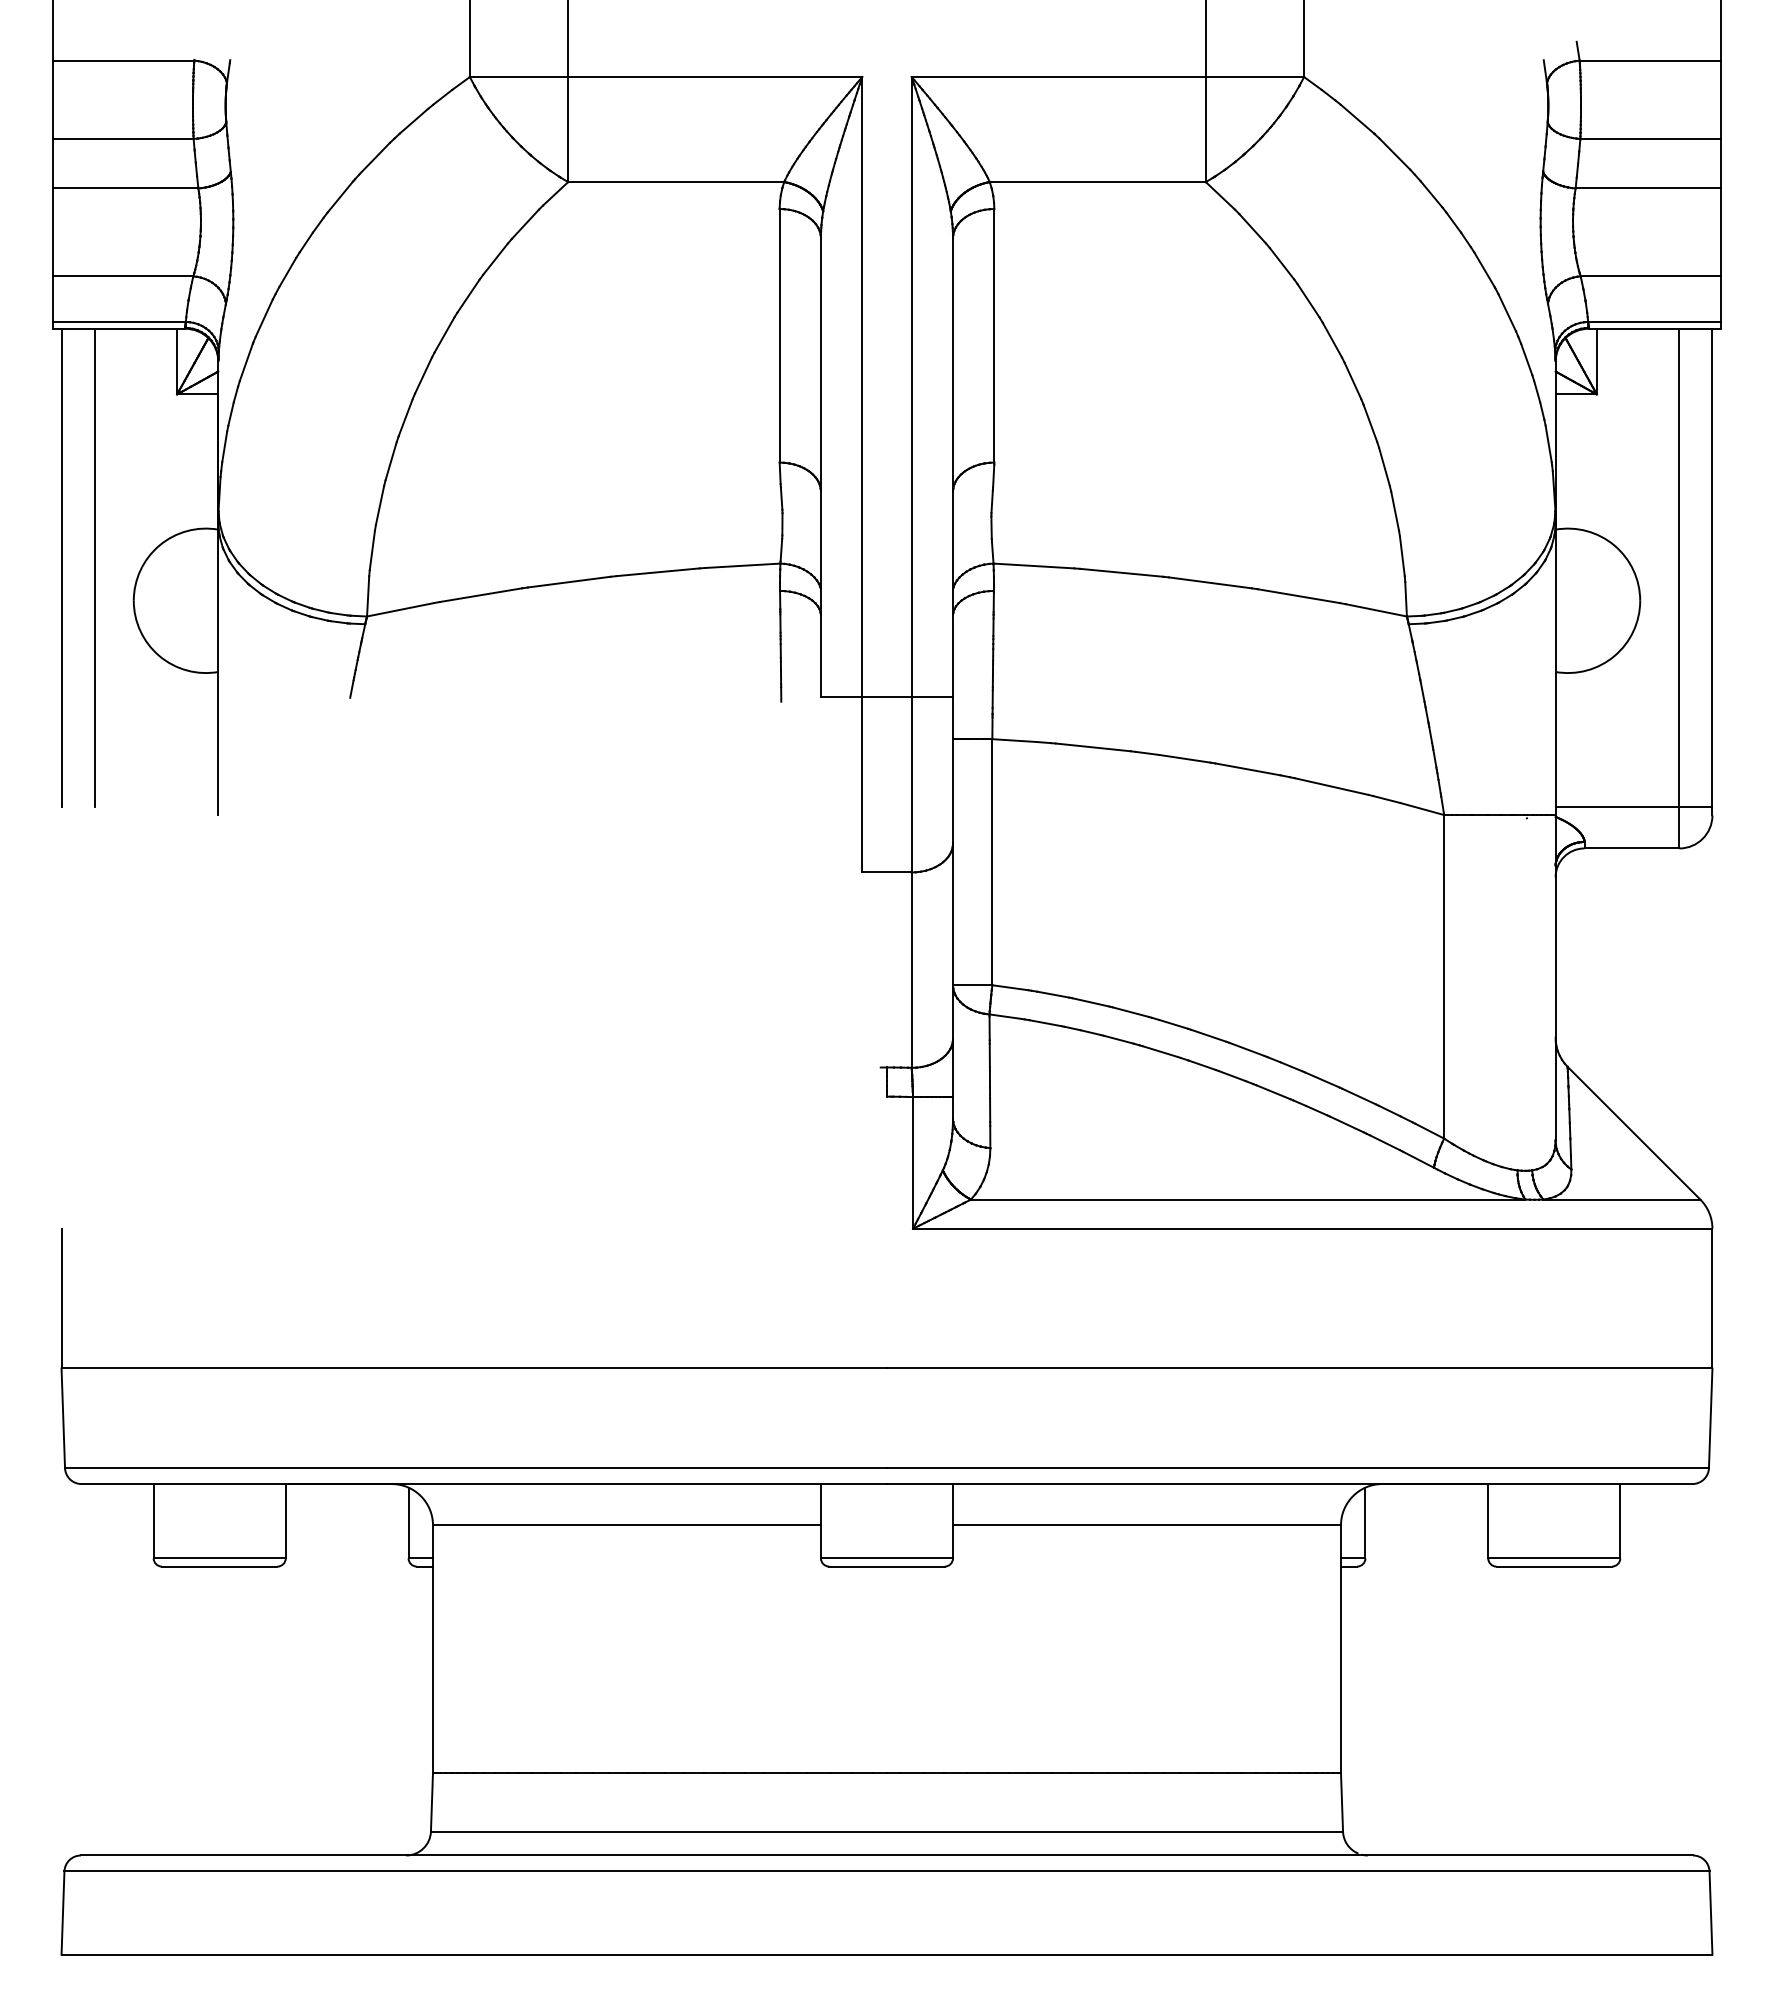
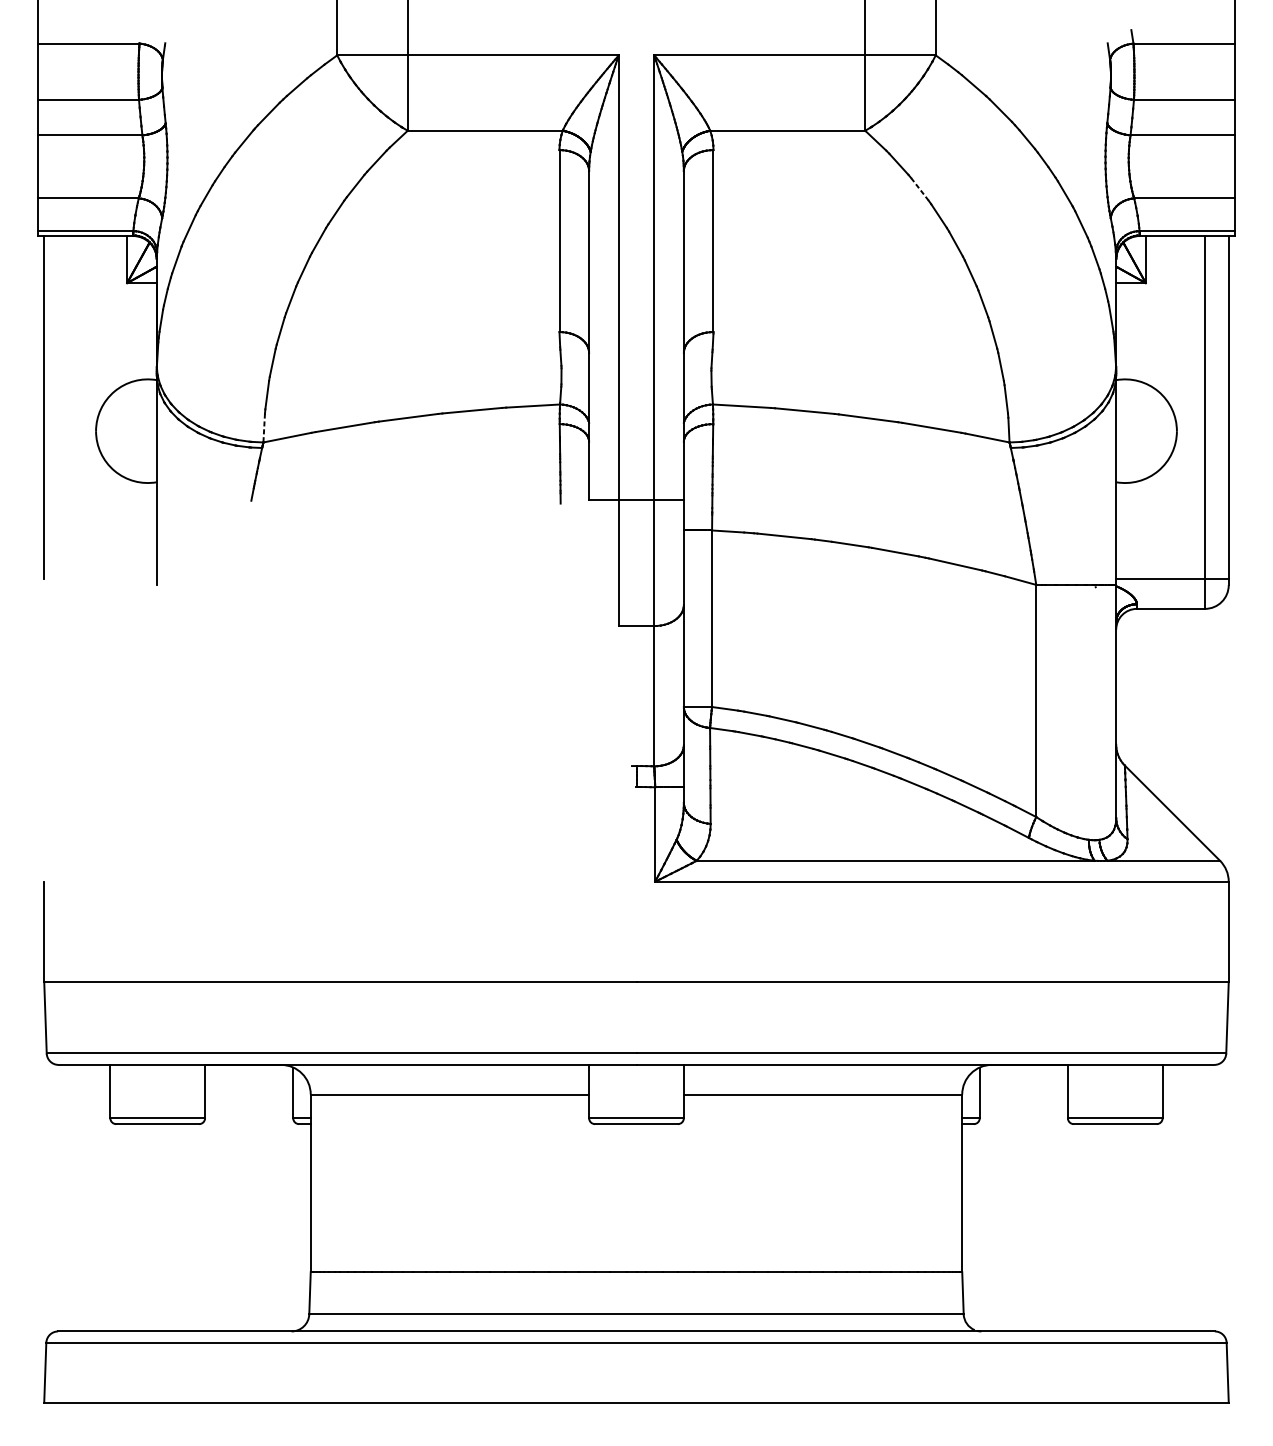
line: (1282, 263) -> (920, 189), solid -> dashed
line: (94, 567) -> (67, 407), removed
line: (368, 596) -> (264, 428), solid -> dashed

